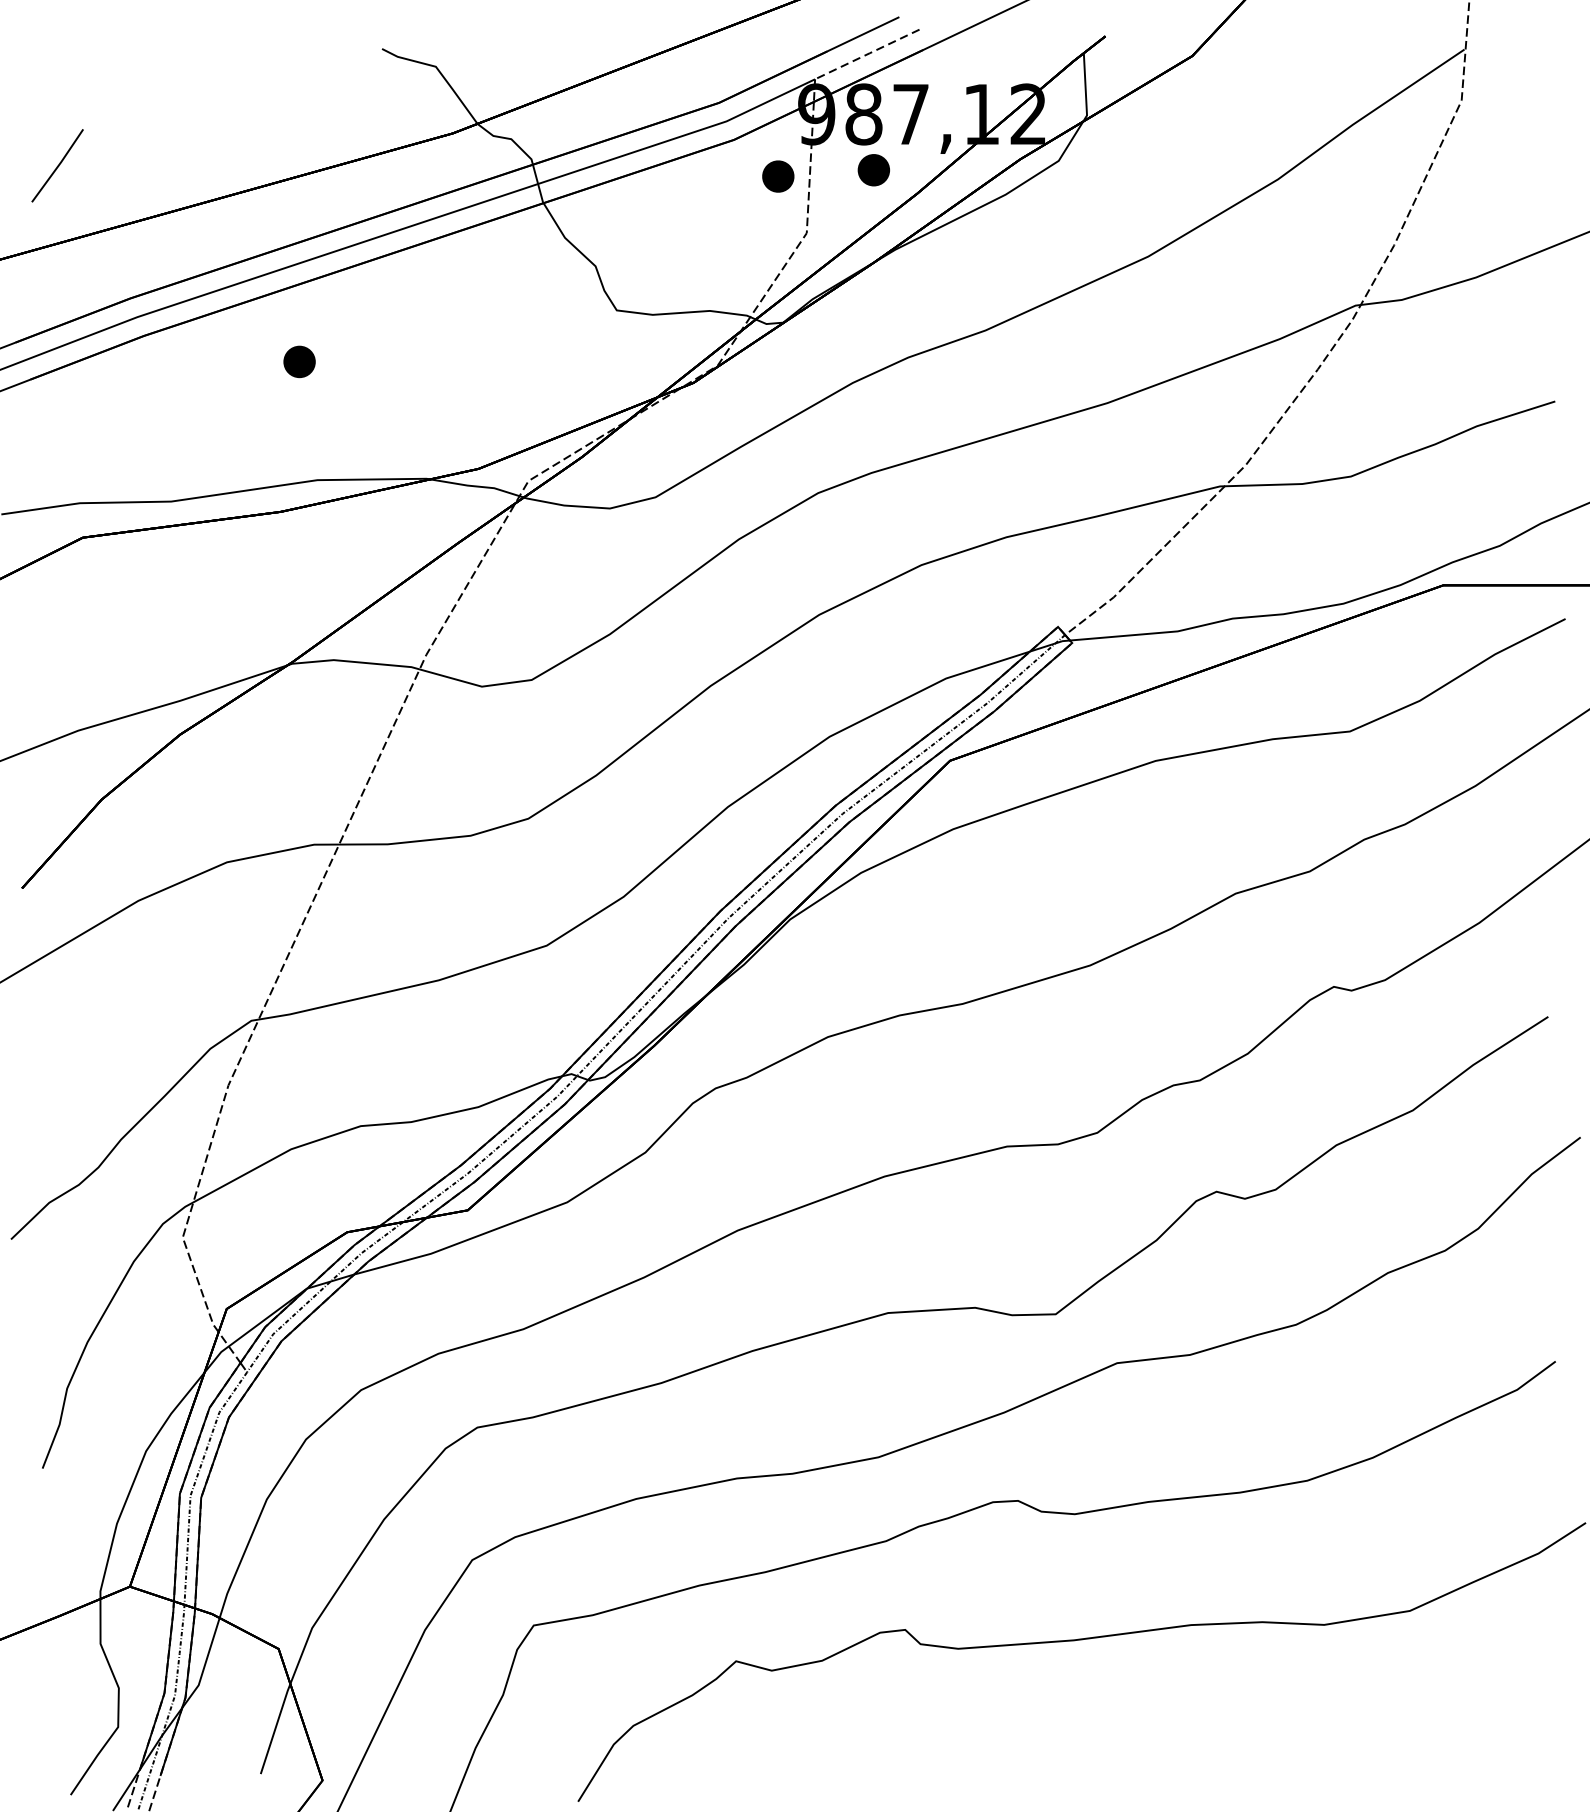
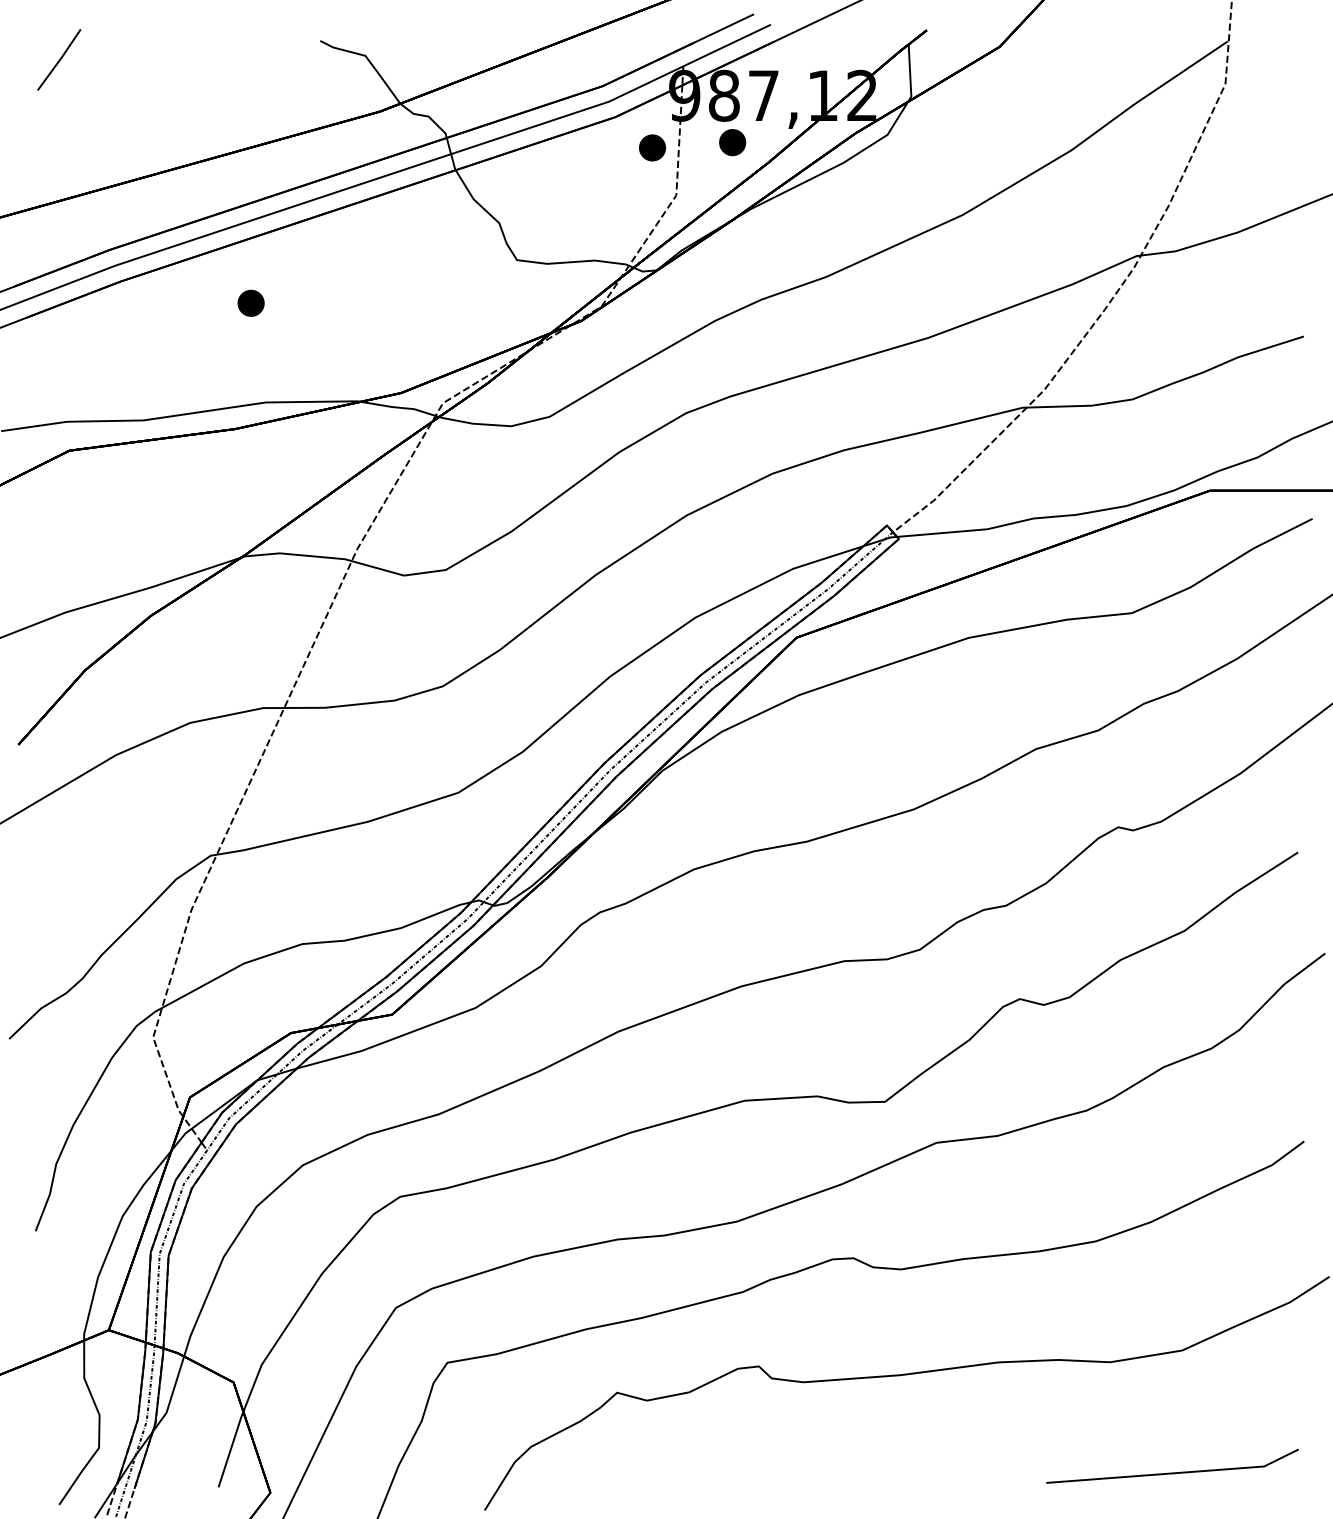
line: (866, 54) -> (726, 45), dashed -> solid
line: (57, 165) -> (59, 59), moved
part: (1398, 1756) -> (1172, 1472), added

